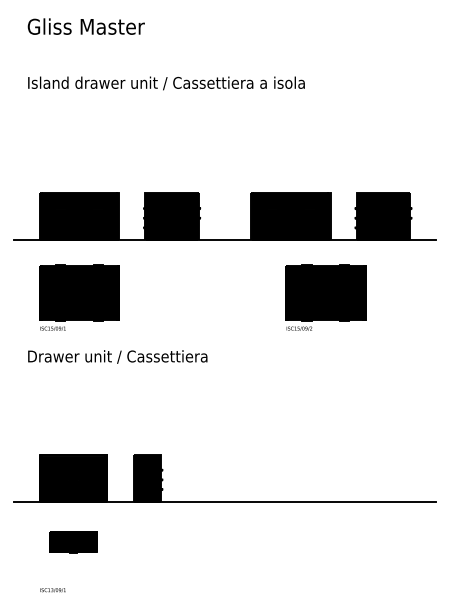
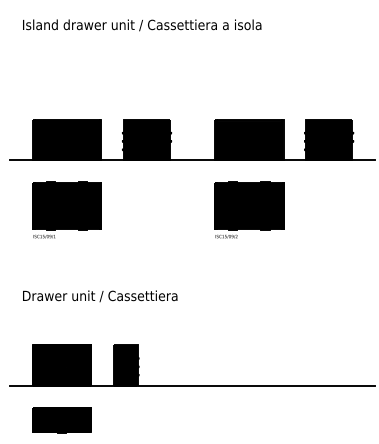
part: (325, 297) -> (249, 209), moved
text: (117, 356) -> (99, 295), moved
part: (73, 542) -> (62, 420), size x1.43

